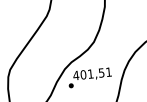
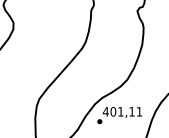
text: (101, 72) -> (131, 111), 401,51 -> 401,11

